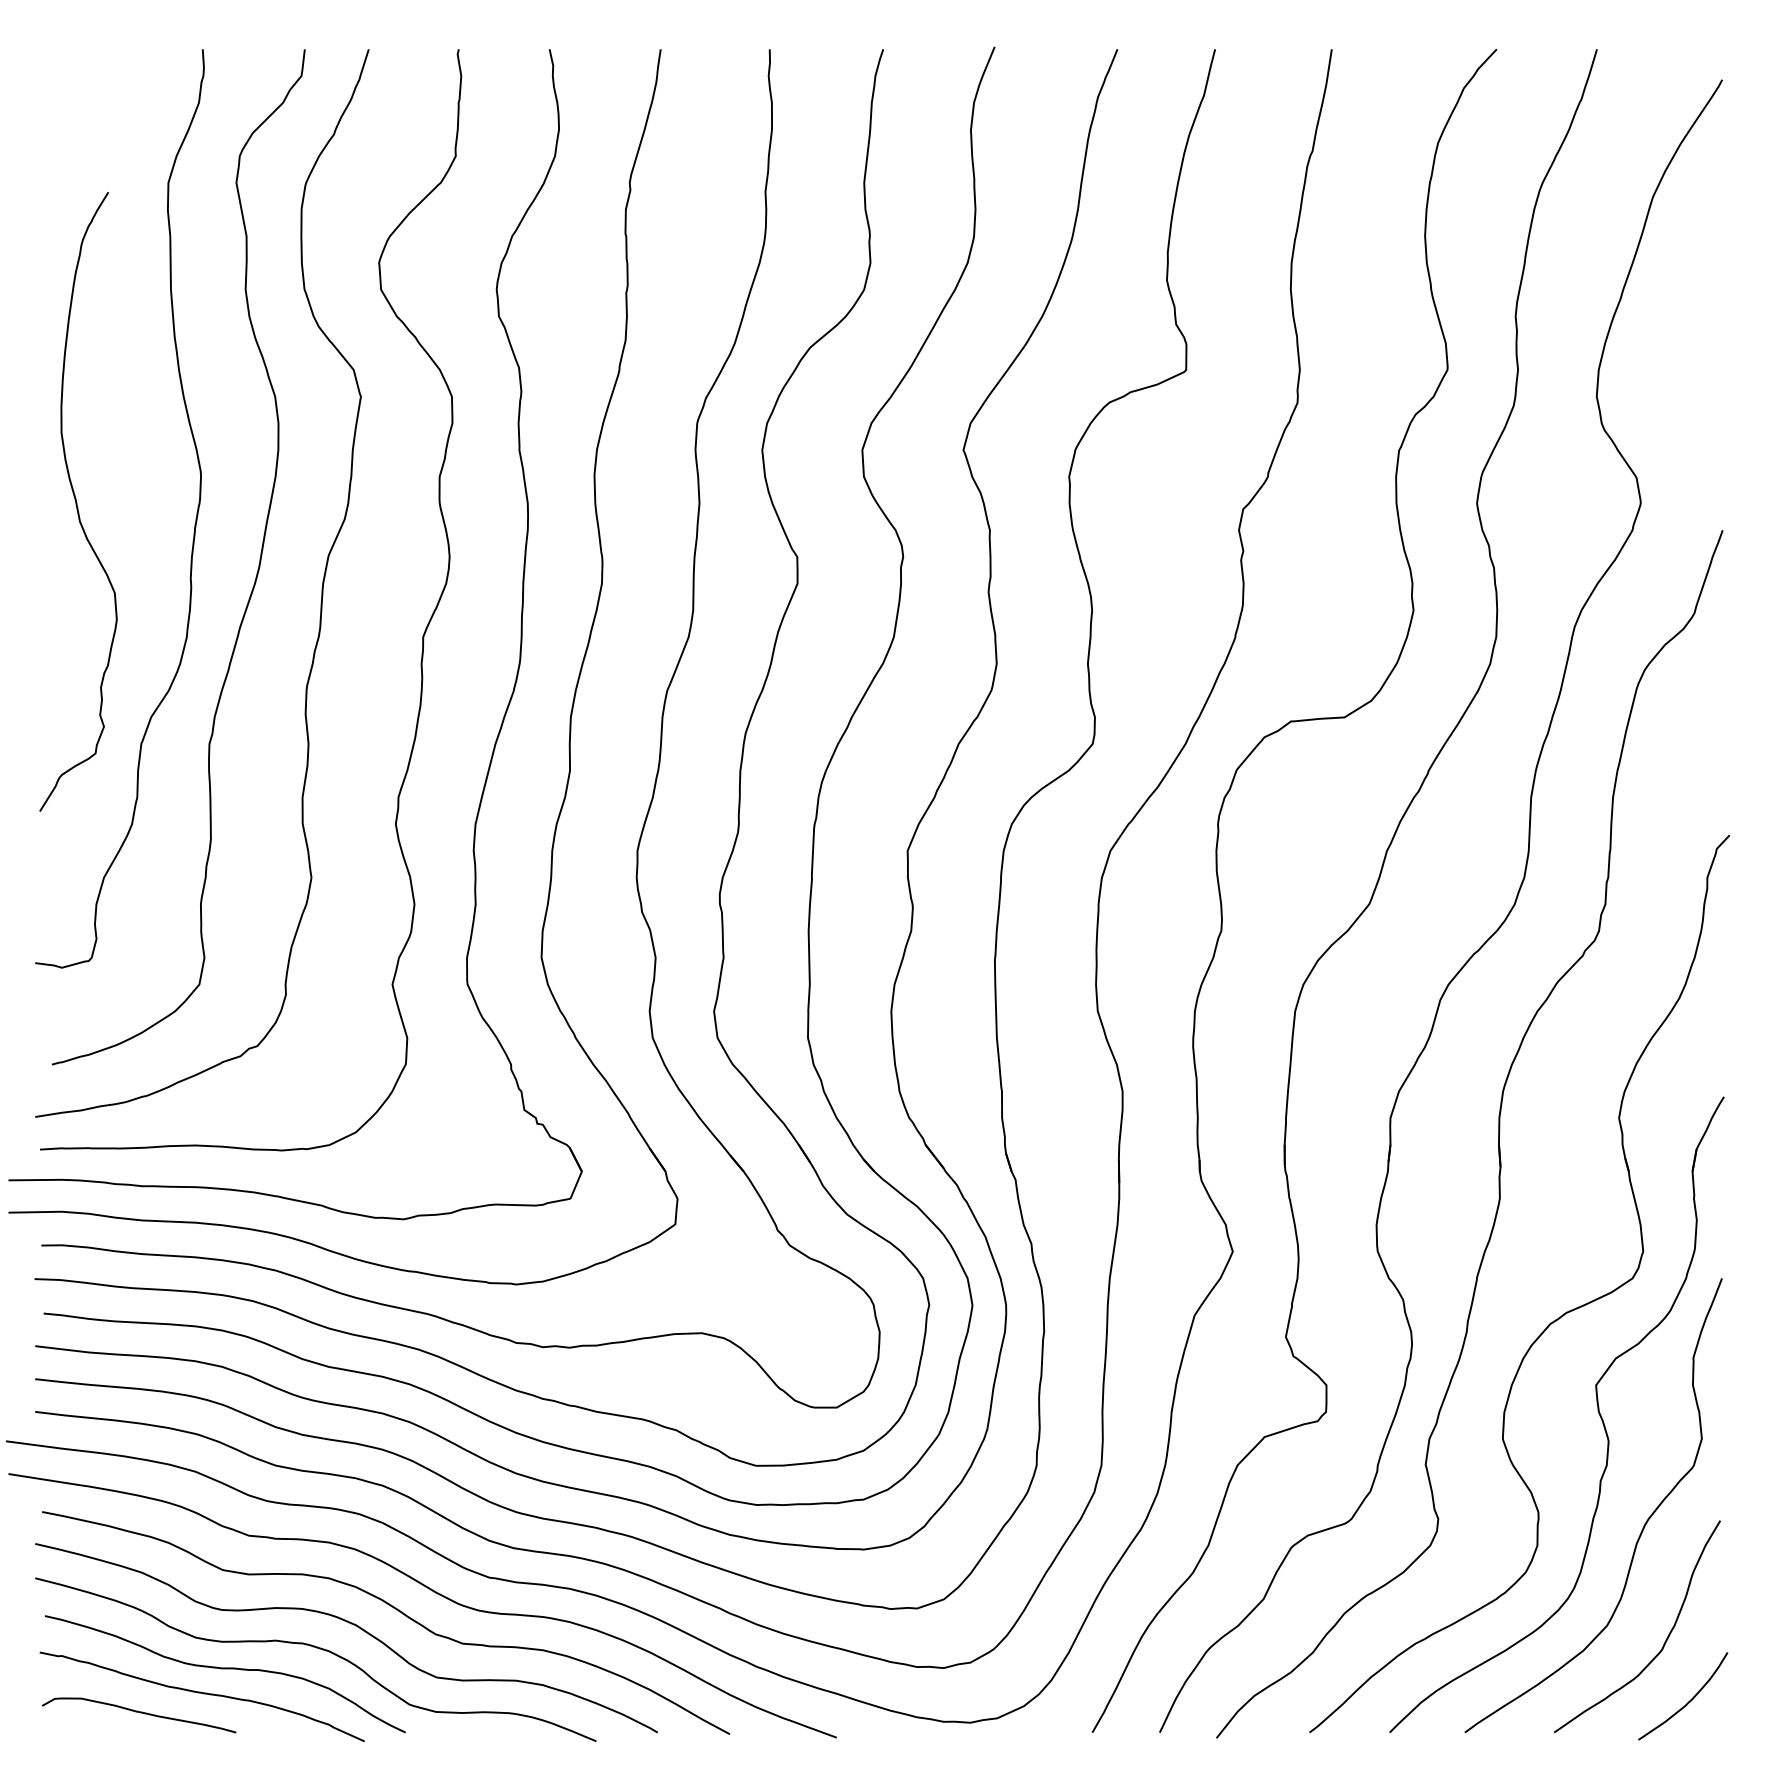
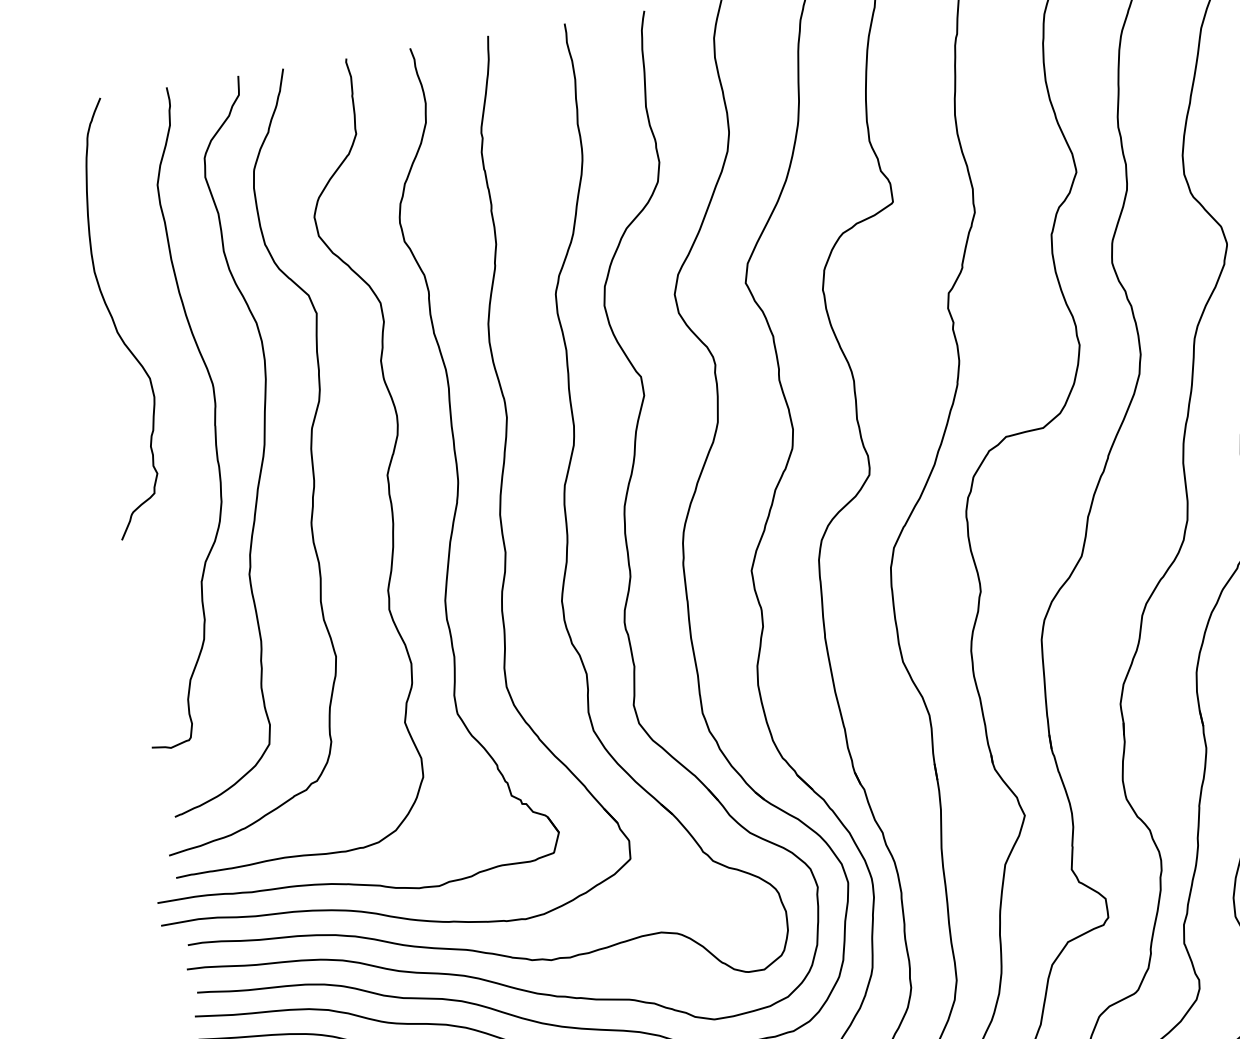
curve: (77, 502) -> (113, 319), moved

